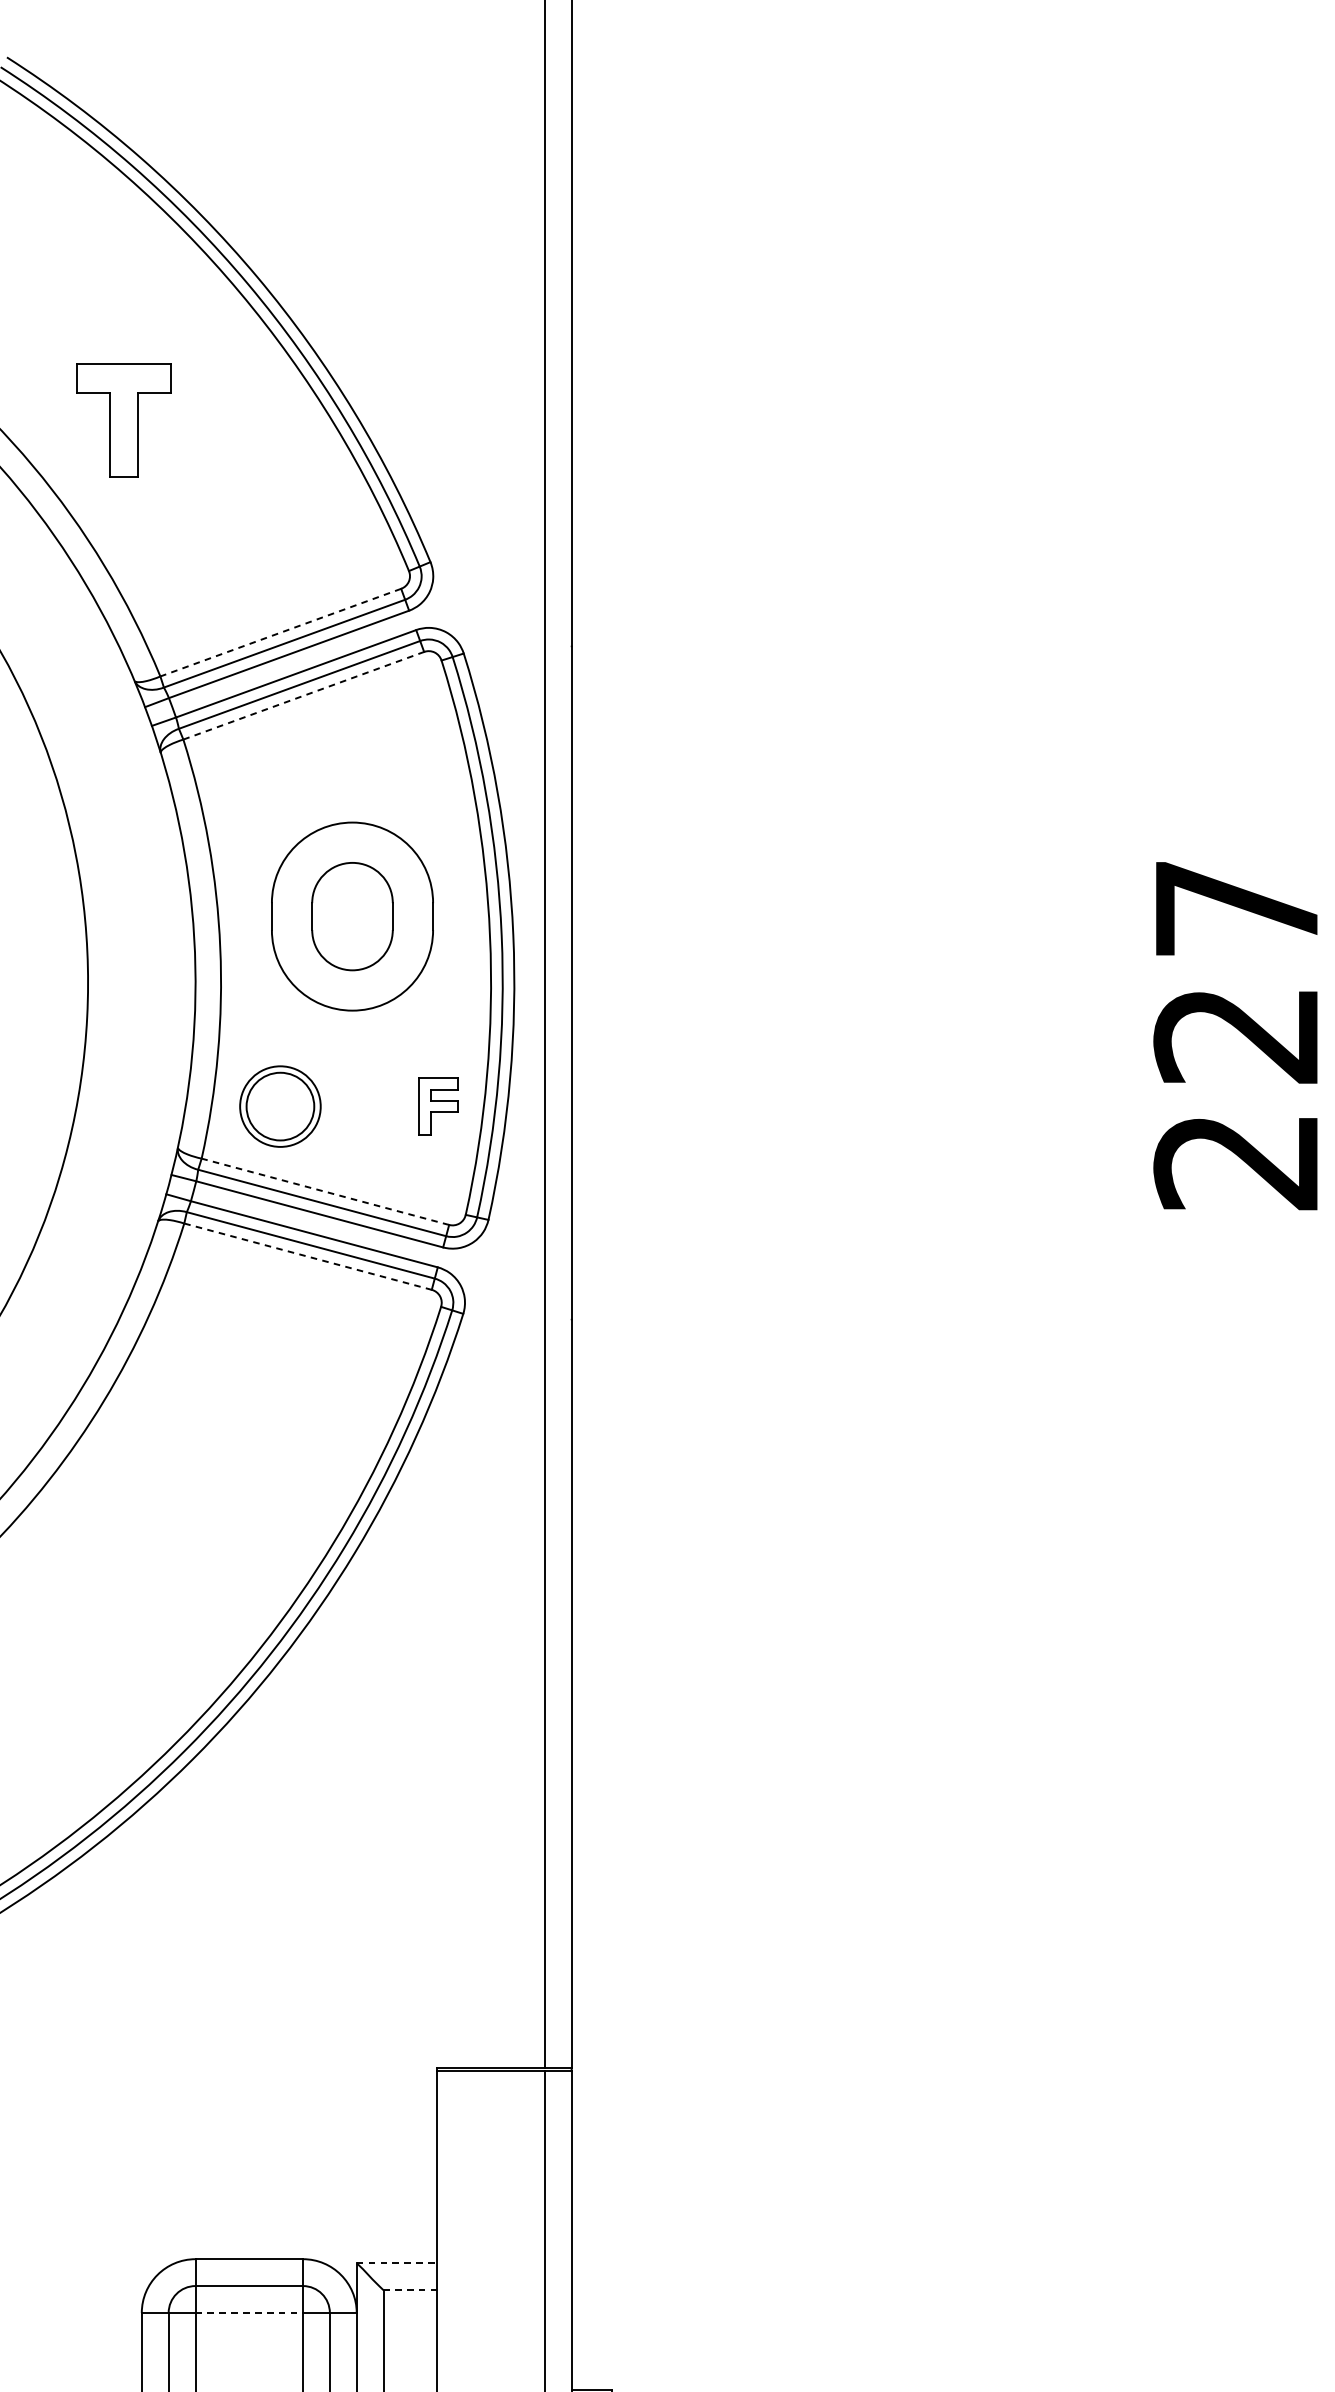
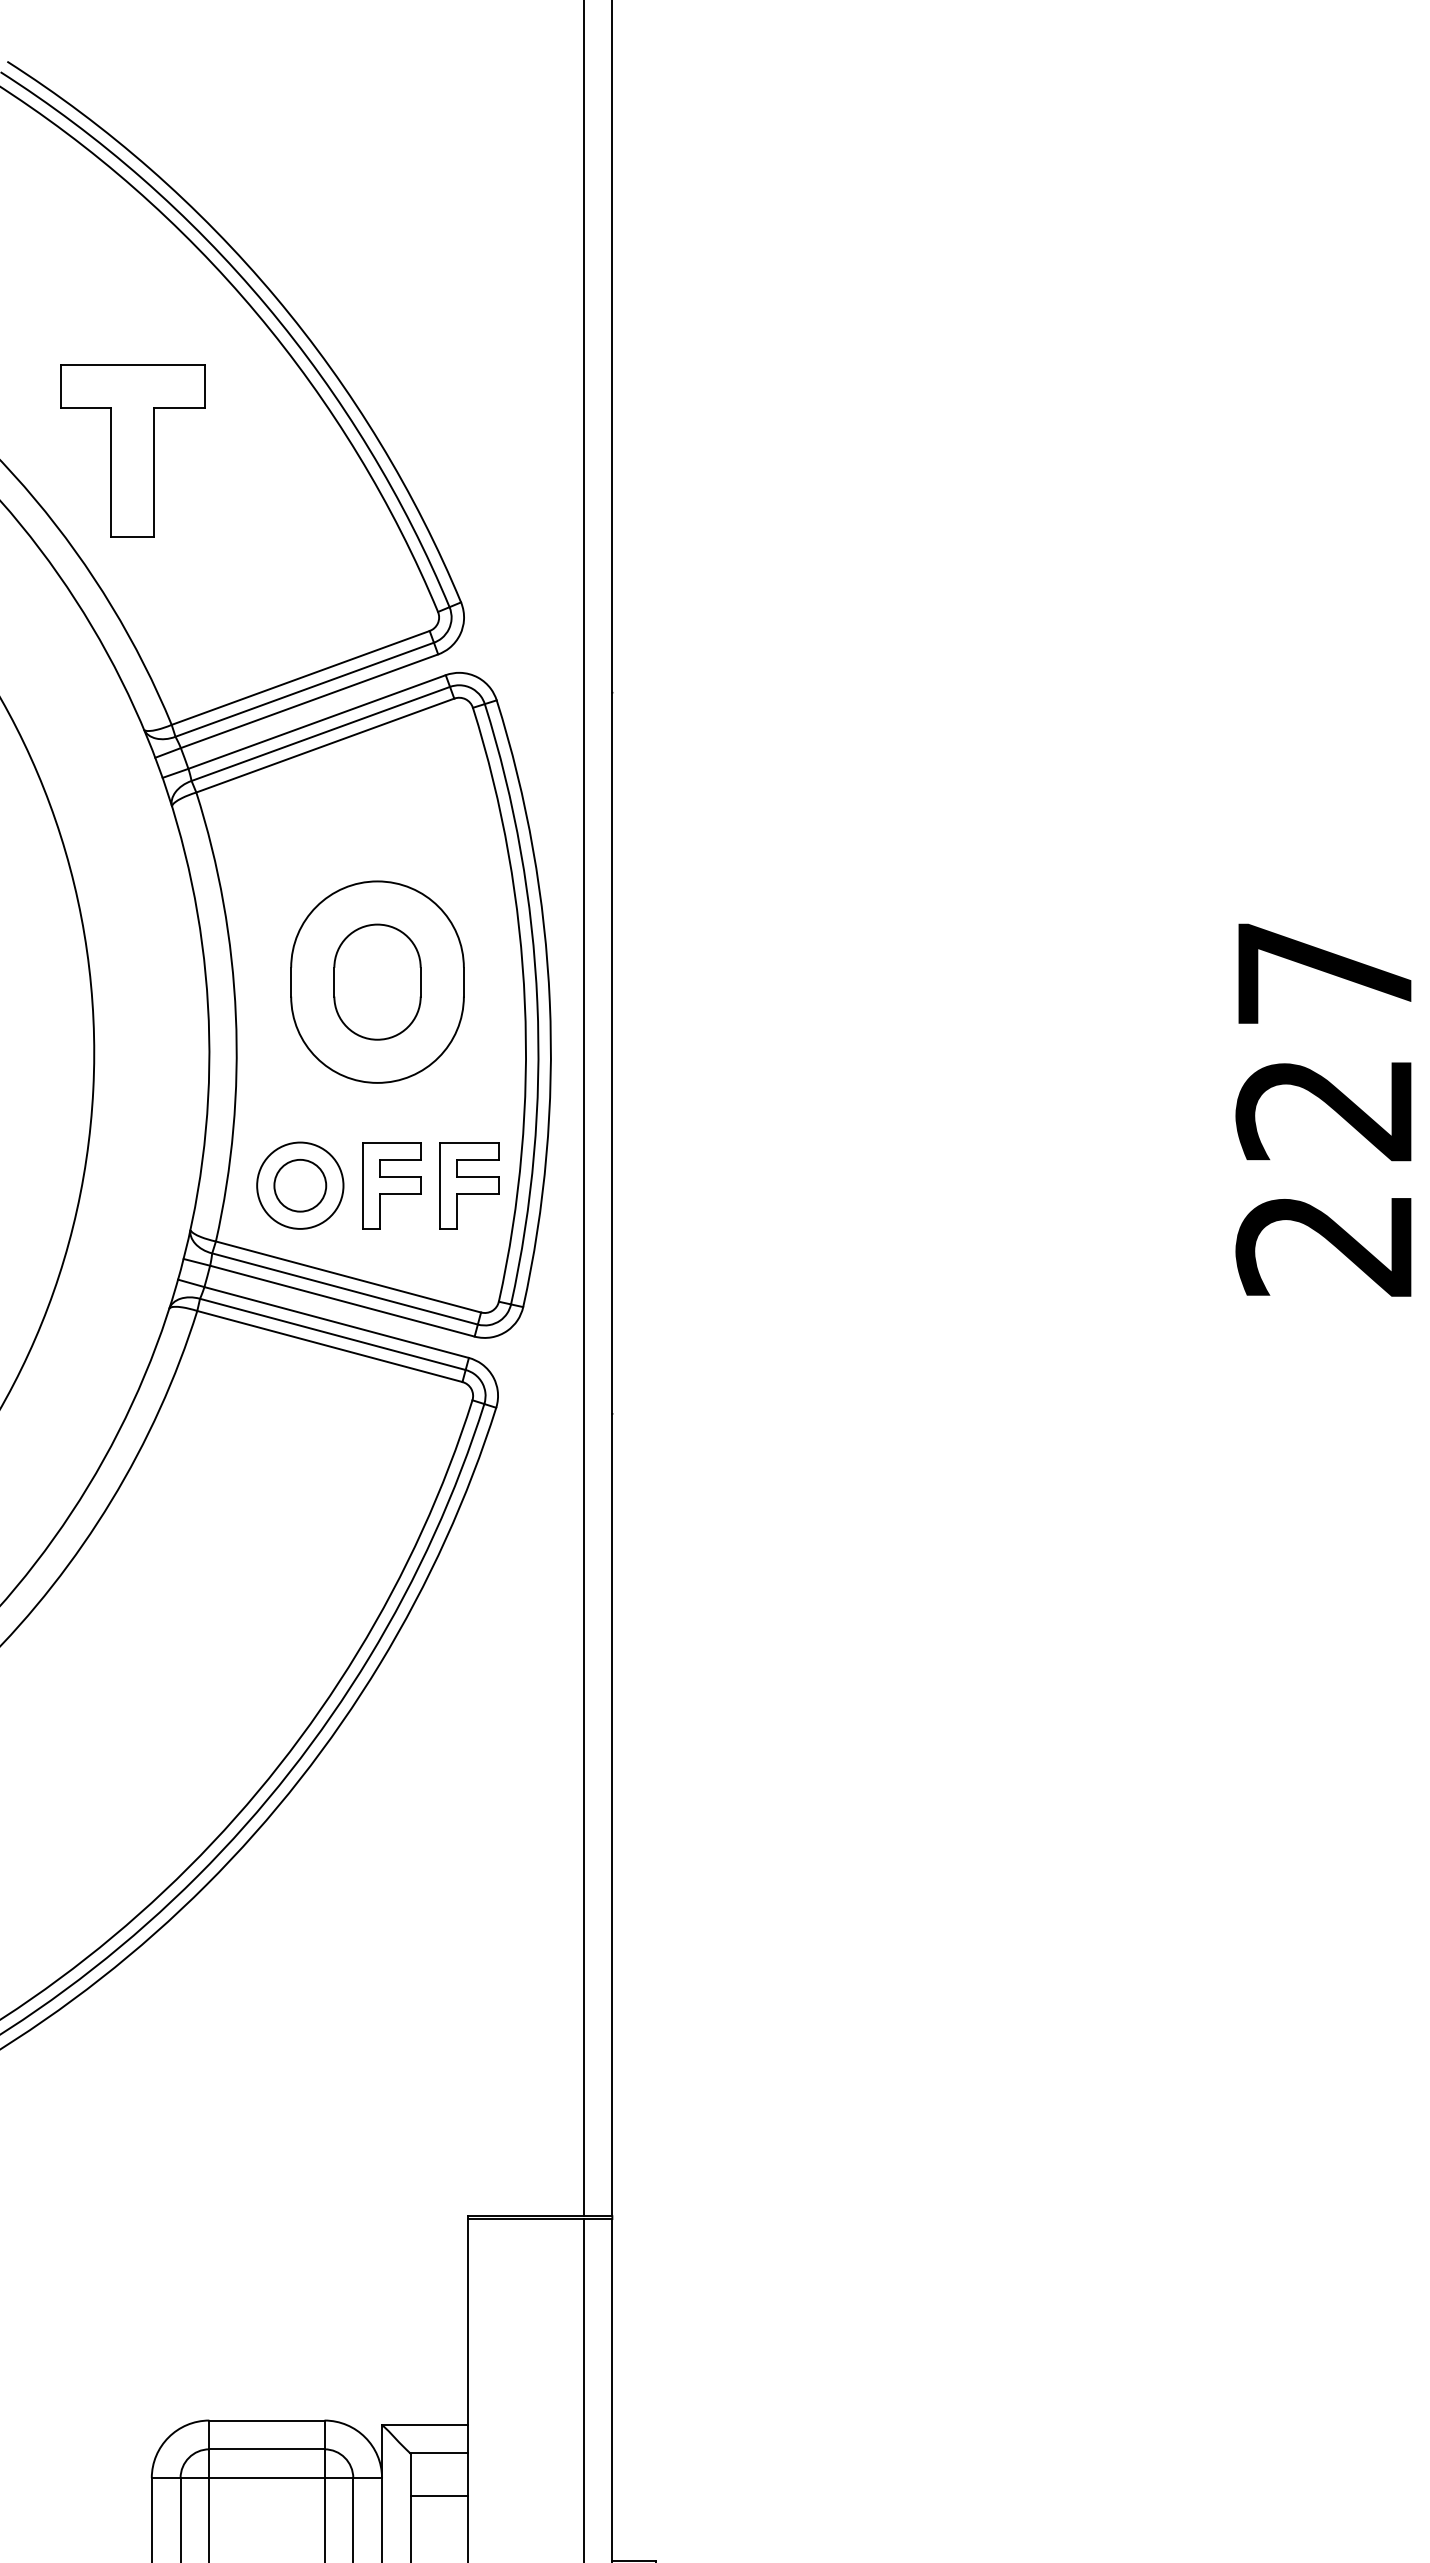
part: (123, 420) -> (132, 450), size x1.43
line: (280, 633) -> (300, 678), dashed -> solid
line: (303, 695) -> (325, 745), dashed -> solid
circle: (280, 1106) -> (300, 1185), size x0.71
part: (365, 1106) -> (391, 1185), added
part: (438, 1106) -> (469, 1185), size x1.43
line: (325, 1191) -> (348, 1276), dashed -> solid
line: (308, 1256) -> (330, 1346), dashed -> solid
line: (397, 2263) -> (425, 2425), dashed -> solid
line: (410, 2289) -> (439, 2453), dashed -> solid
line: (248, 2313) -> (266, 2478), dashed -> solid
line: (410, 2330) -> (439, 2496), added

